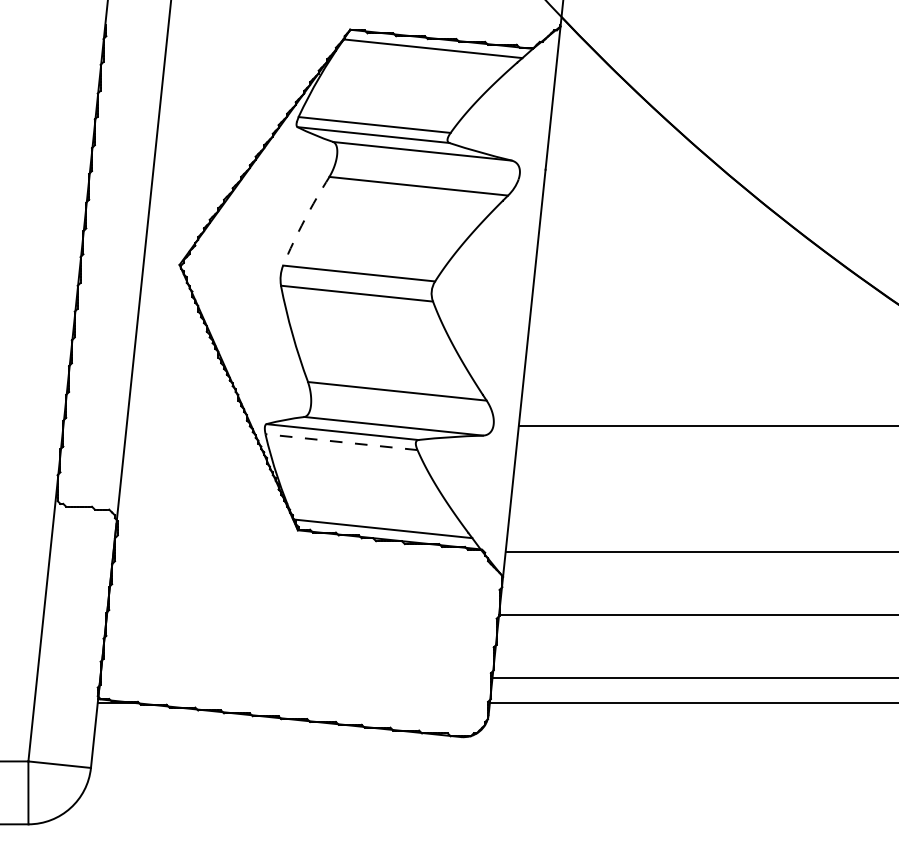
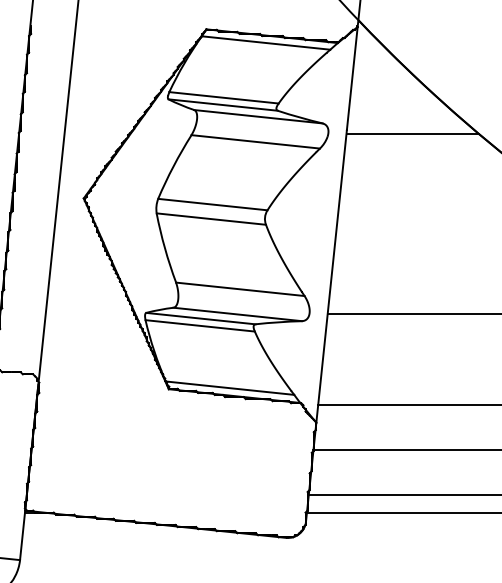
line: (636, 174) -> (412, 133), added
arc: (304, 220) -> (173, 166), dashed -> solid
line: (341, 442) -> (200, 326), dashed -> solid

